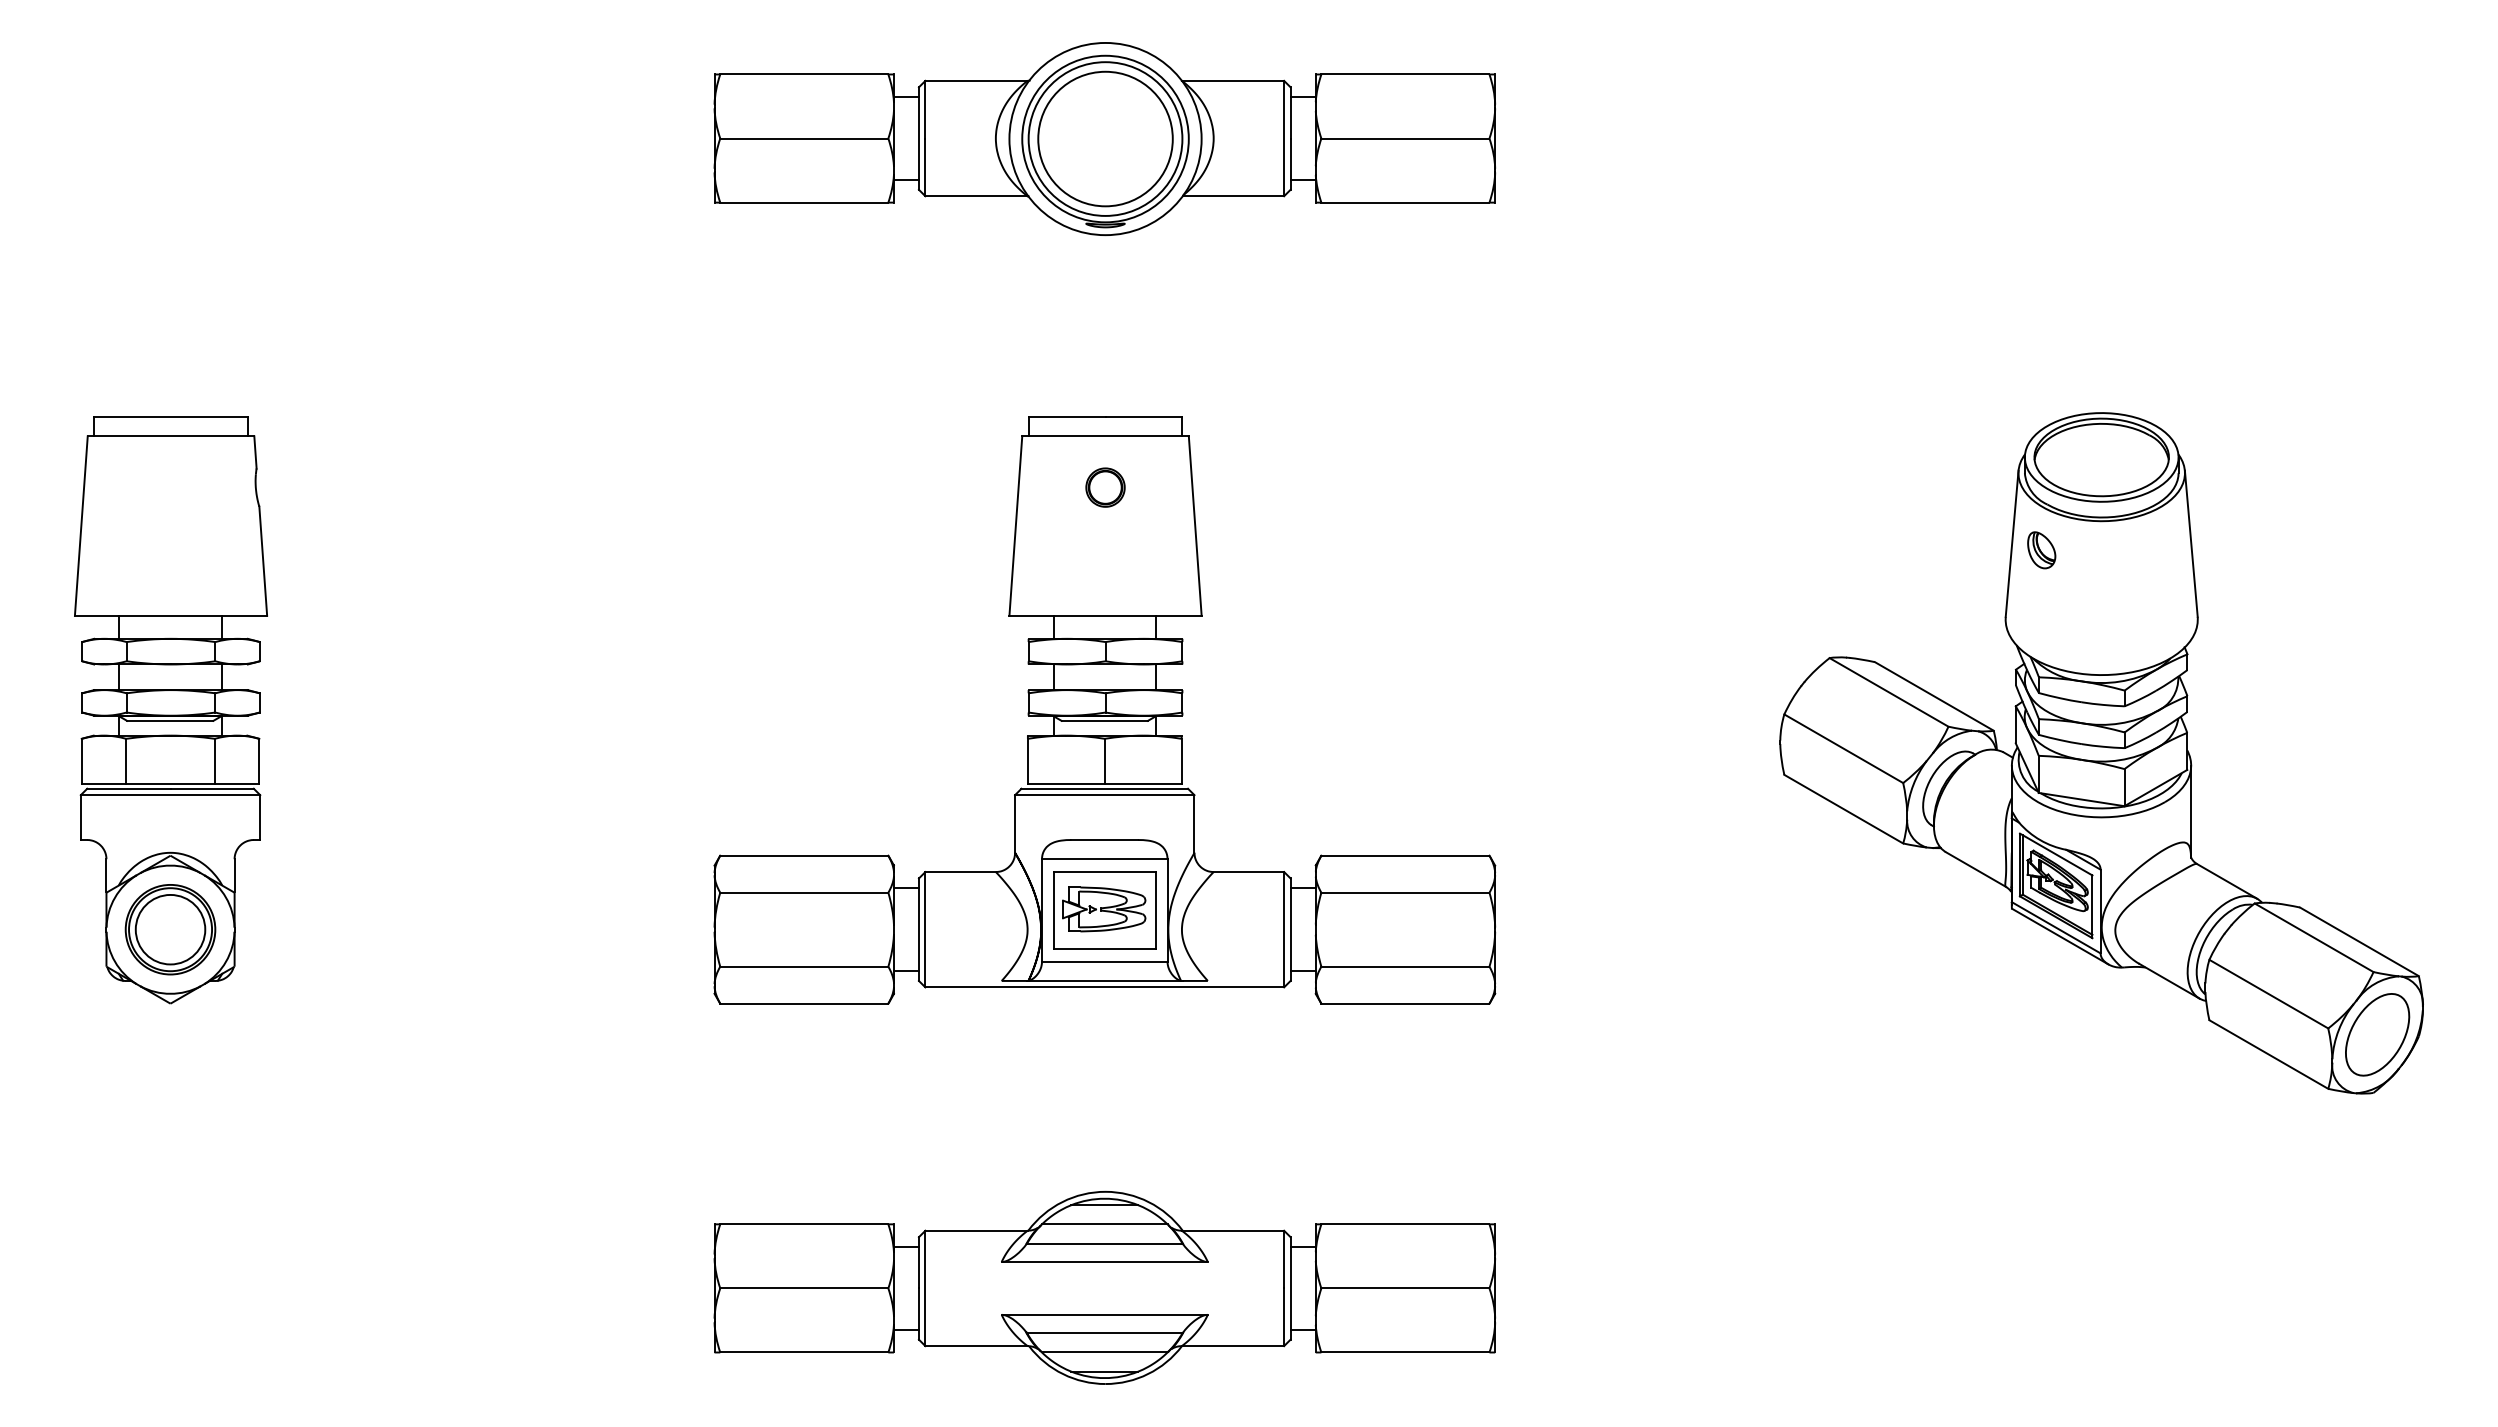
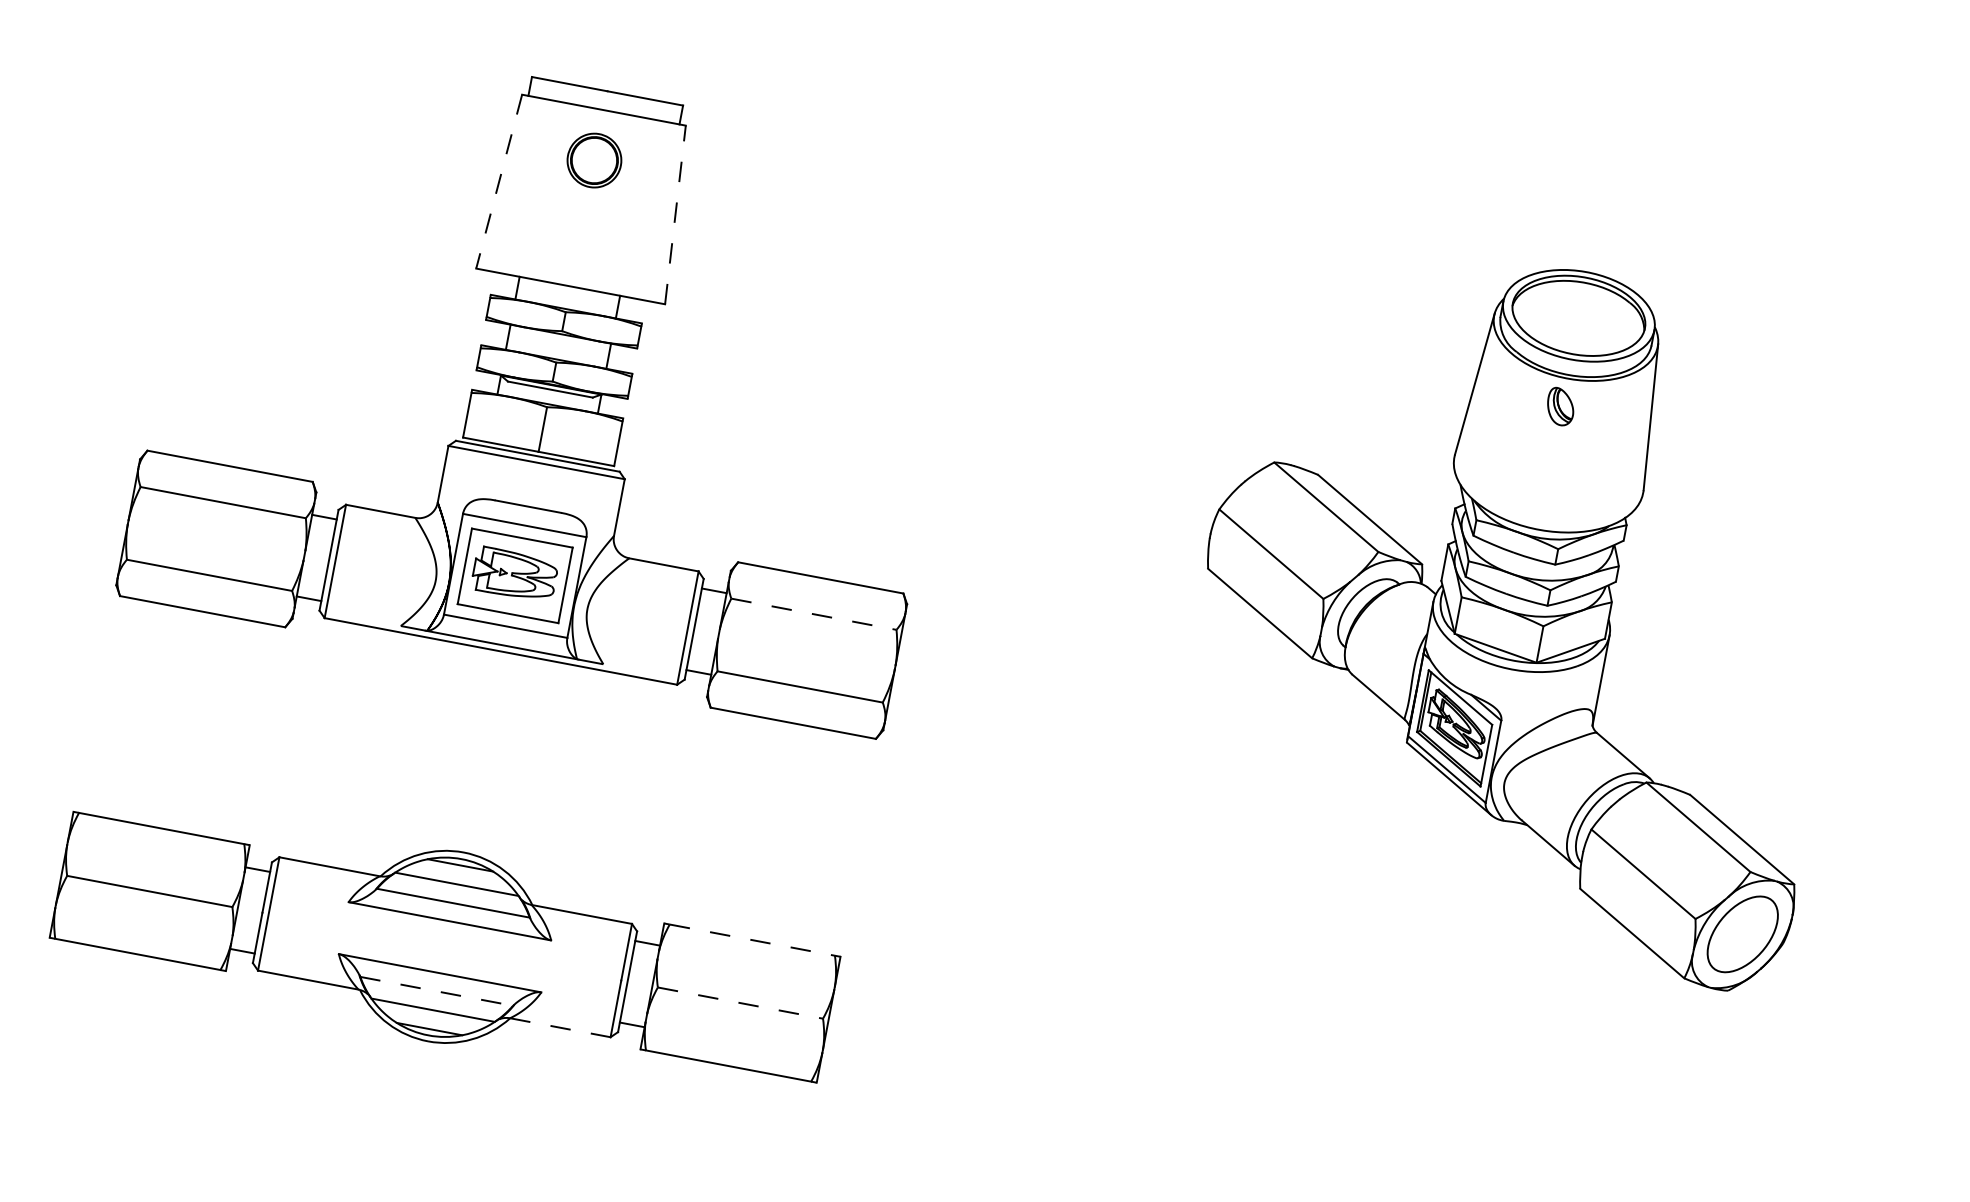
part: (1105, 487) -> (594, 160), size x1.4
line: (1015, 526) -> (498, 182), solid -> dashed
line: (1195, 526) -> (675, 215), solid -> dashed
part: (2041, 550) -> (1560, 407), moved
line: (1405, 892) -> (814, 614), solid -> dashed
line: (1405, 1224) -> (752, 940), solid -> dashed
line: (1405, 1288) -> (740, 1003), solid -> dashed
line: (1104, 1333) -> (436, 991), solid -> dashed
line: (1233, 1346) -> (560, 1028), solid -> dashed

